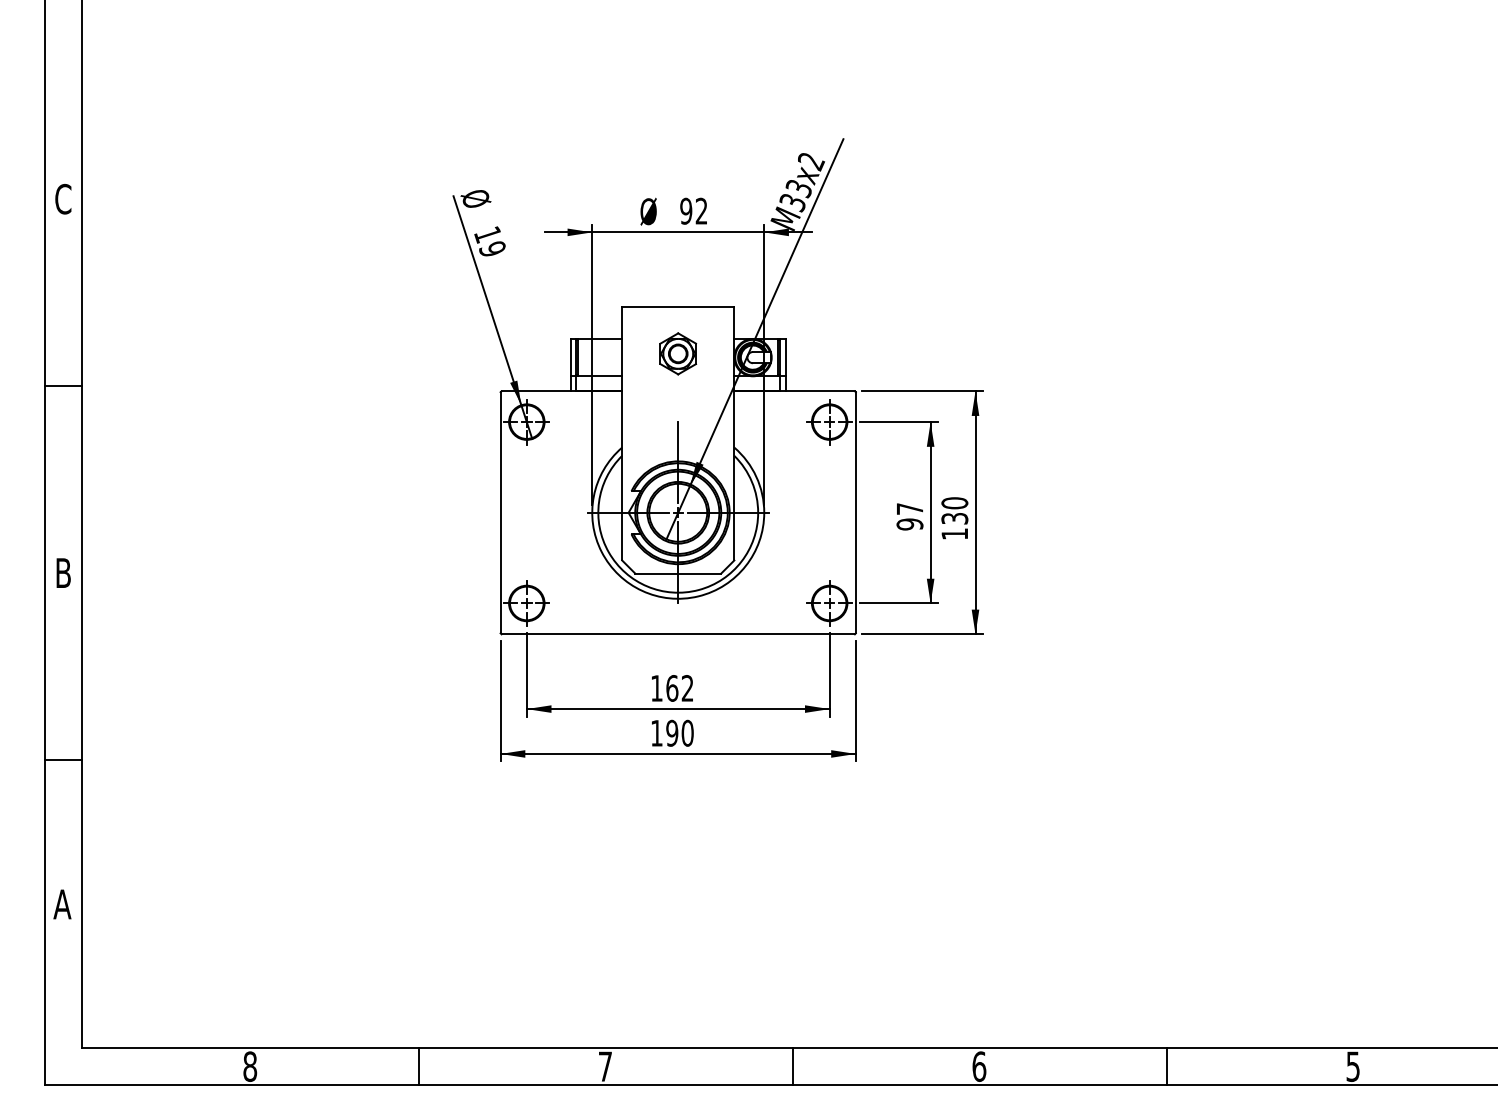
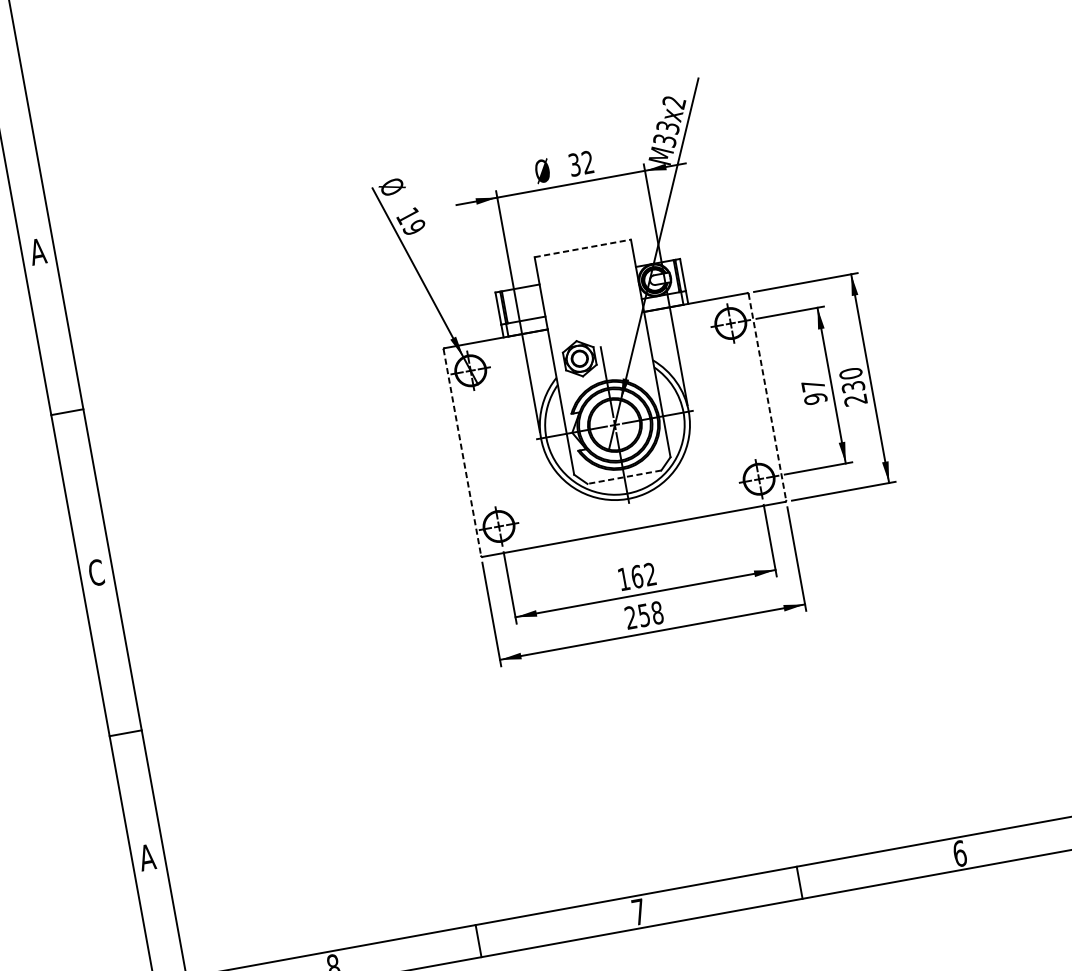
text: (63, 198) -> (37, 251), C -> A
text: (686, 210) -> (574, 164), 92 -> 32
line: (678, 307) -> (583, 248), solid -> dashed
part: (678, 353) -> (579, 358), moved
line: (500, 512) -> (462, 452), solid -> dashed
line: (855, 512) -> (767, 397), solid -> dashed
text: (954, 533) -> (855, 399), 130 -> 230
text: (63, 572) -> (96, 572), B -> C
line: (678, 573) -> (624, 477), solid -> dashed
text: (672, 732) -> (644, 614), 190 -> 258

